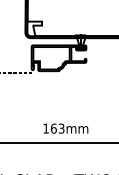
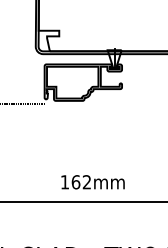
text: (61, 128) -> (86, 182), 163mm -> 162mm

